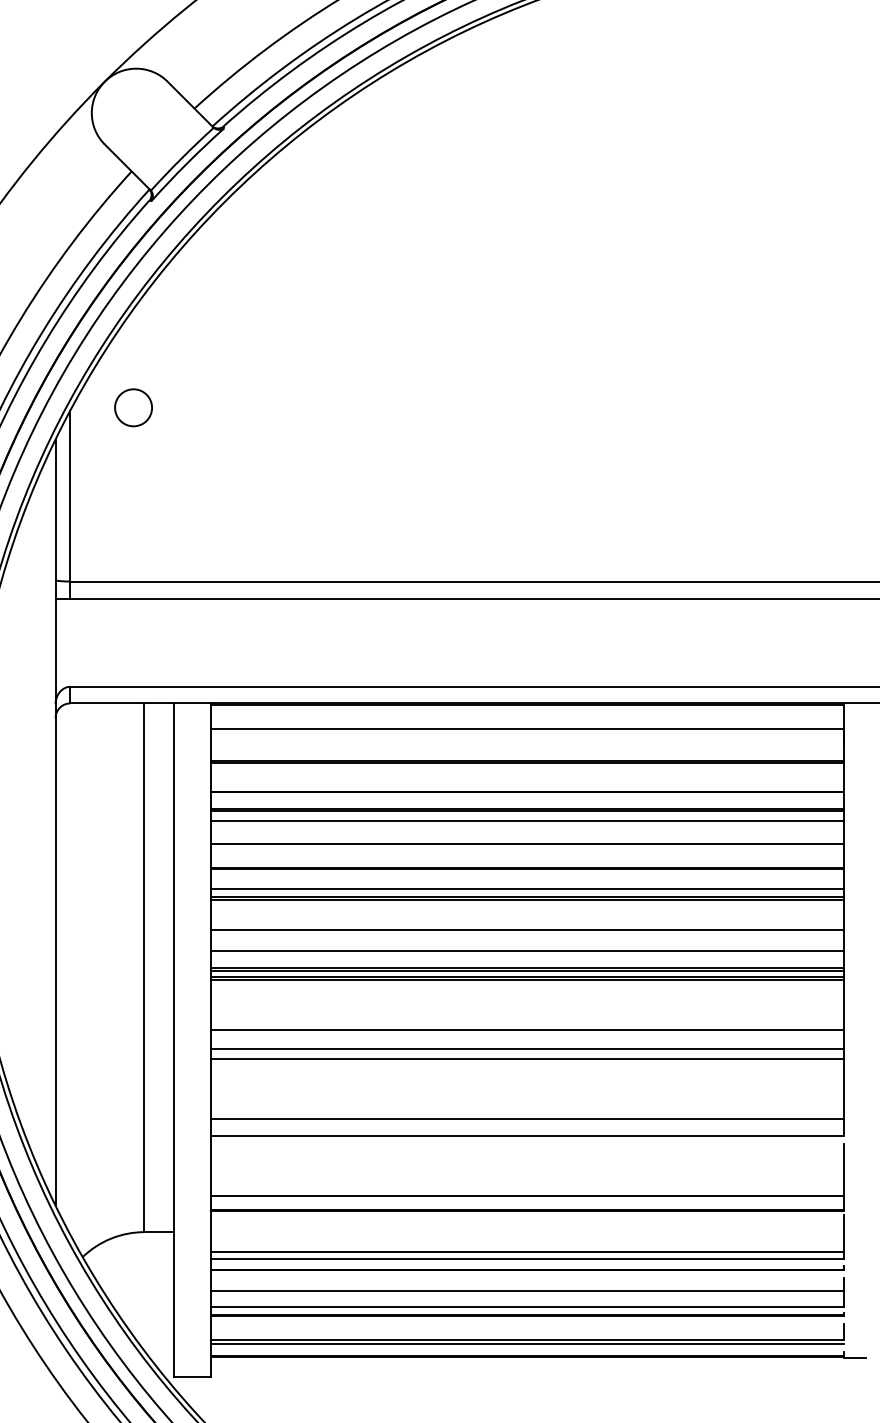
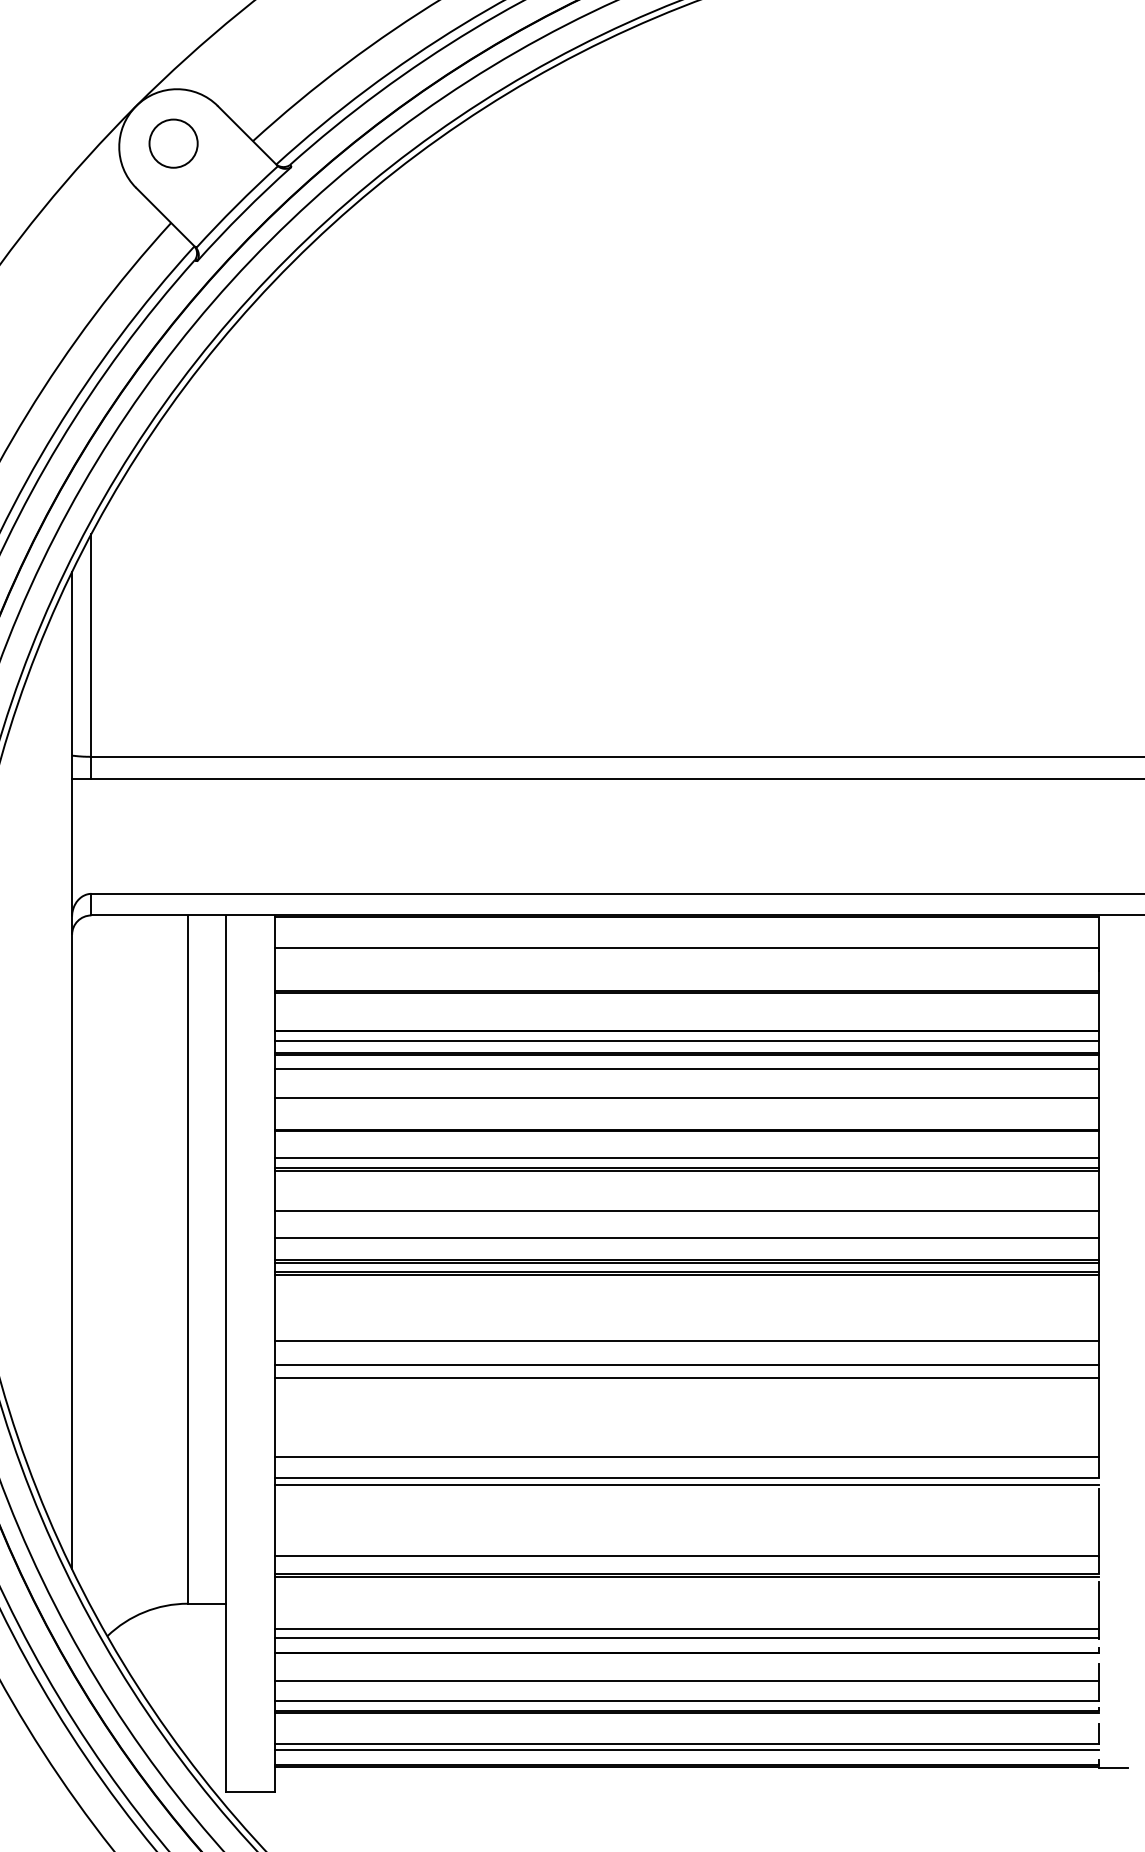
circle: (133, 407) -> (173, 143), moved
line: (527, 799) -> (686, 1040), added
line: (527, 1140) -> (686, 1484), added

